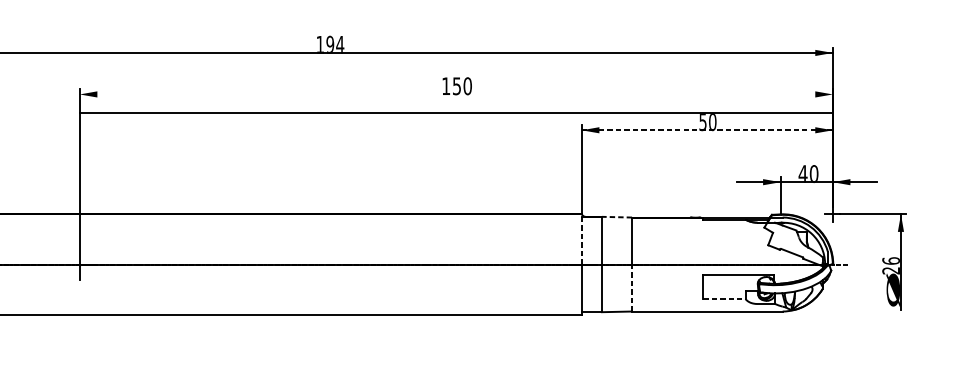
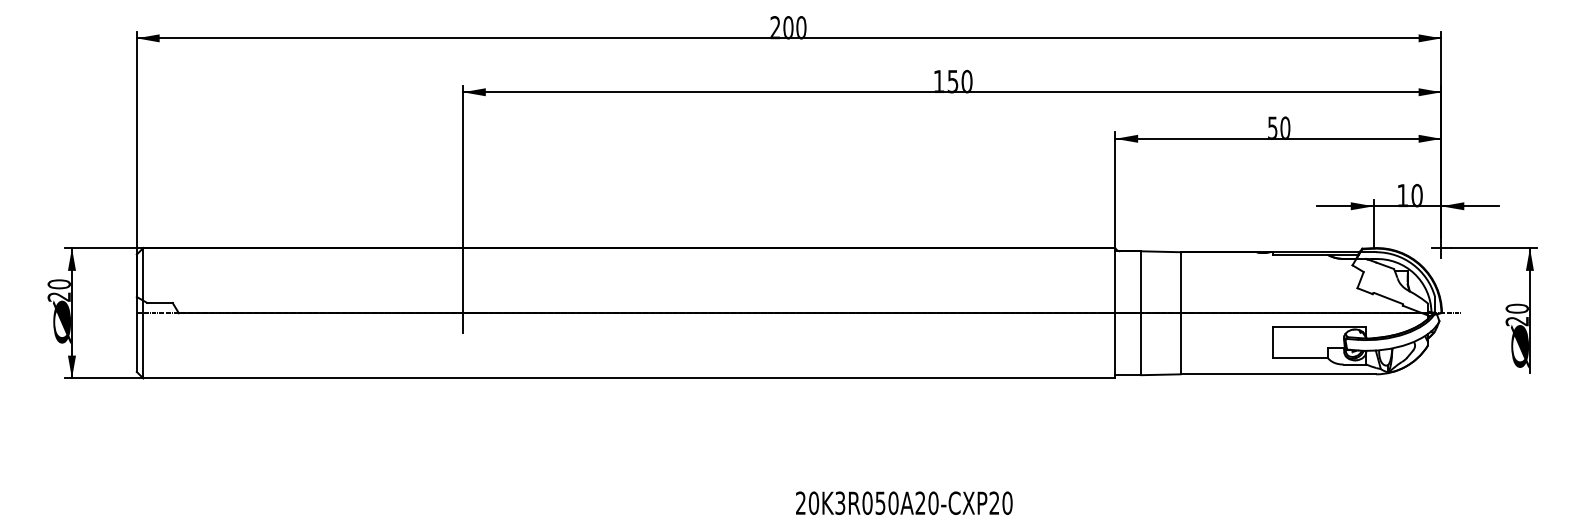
text: (330, 44) -> (788, 27), 194 -> 200
line: (455, 113) -> (951, 92), moved
line: (706, 130) -> (1277, 138), dashed -> solid
text: (802, 173) -> (1402, 194), 40 -> 10
line: (616, 216) -> (1160, 251), dashed -> solid
line: (581, 239) -> (1115, 280), dashed -> solid
text: (890, 260) -> (1516, 308), 26 -> 20
line: (632, 287) -> (1180, 343), dashed -> solid
line: (724, 299) -> (1300, 358), dashed -> solid

